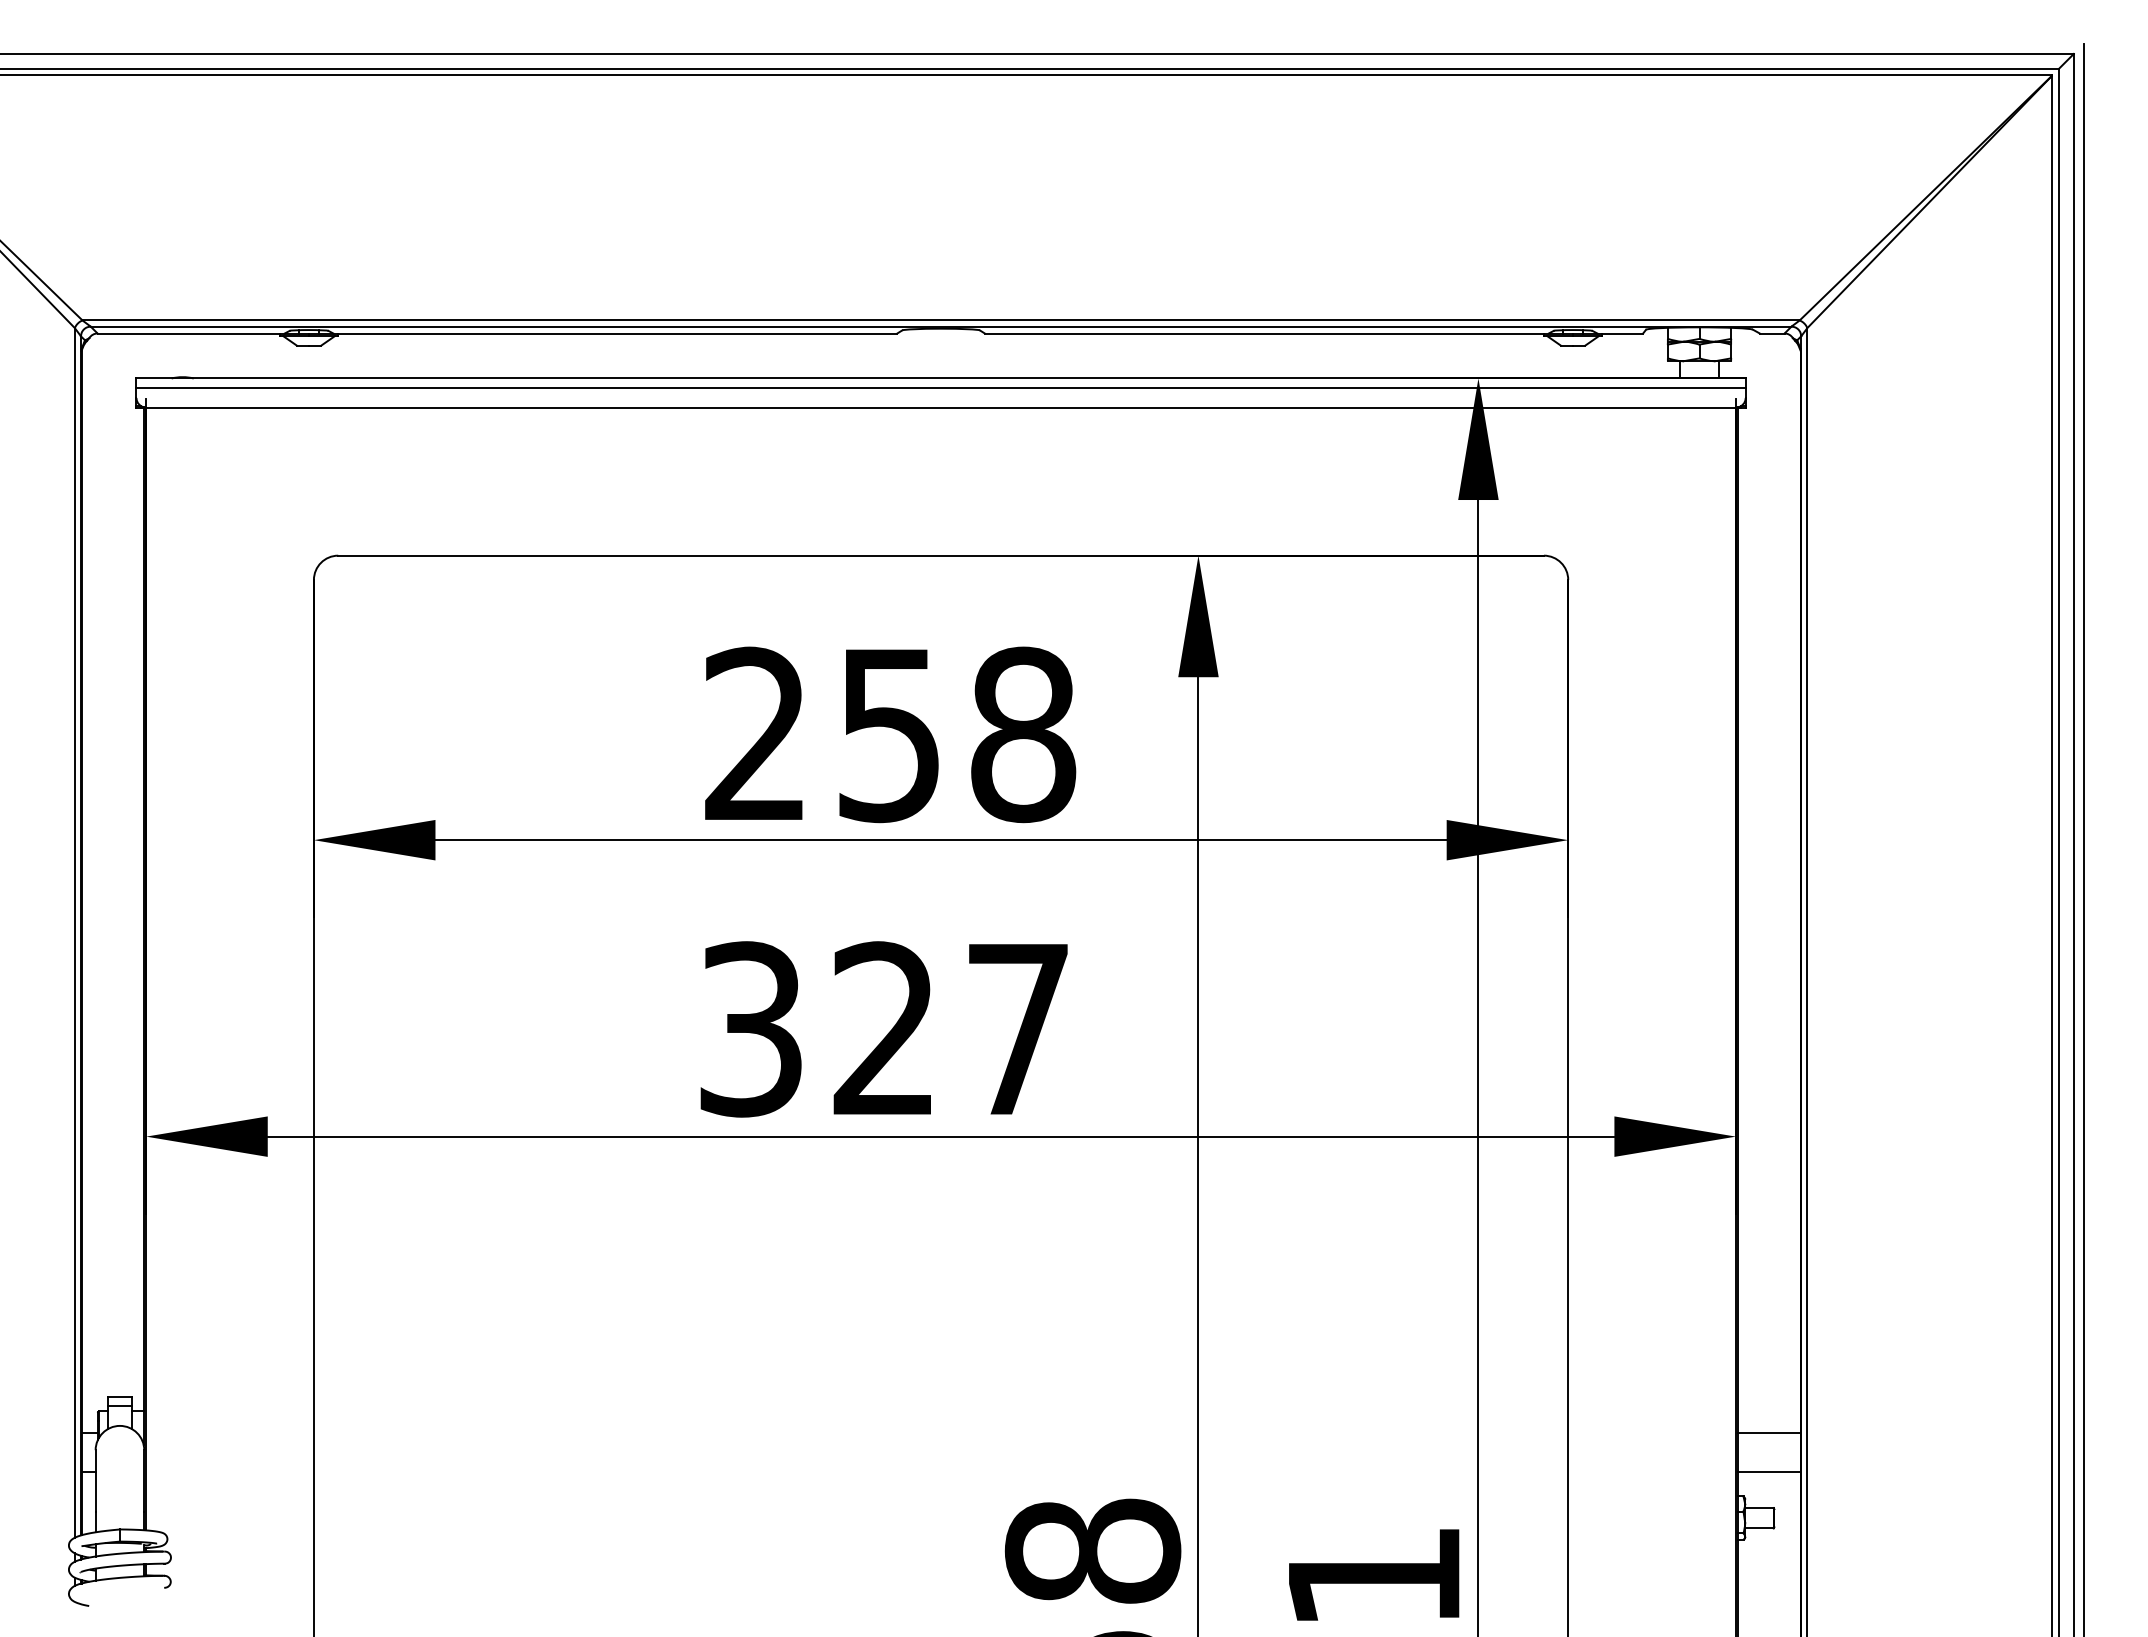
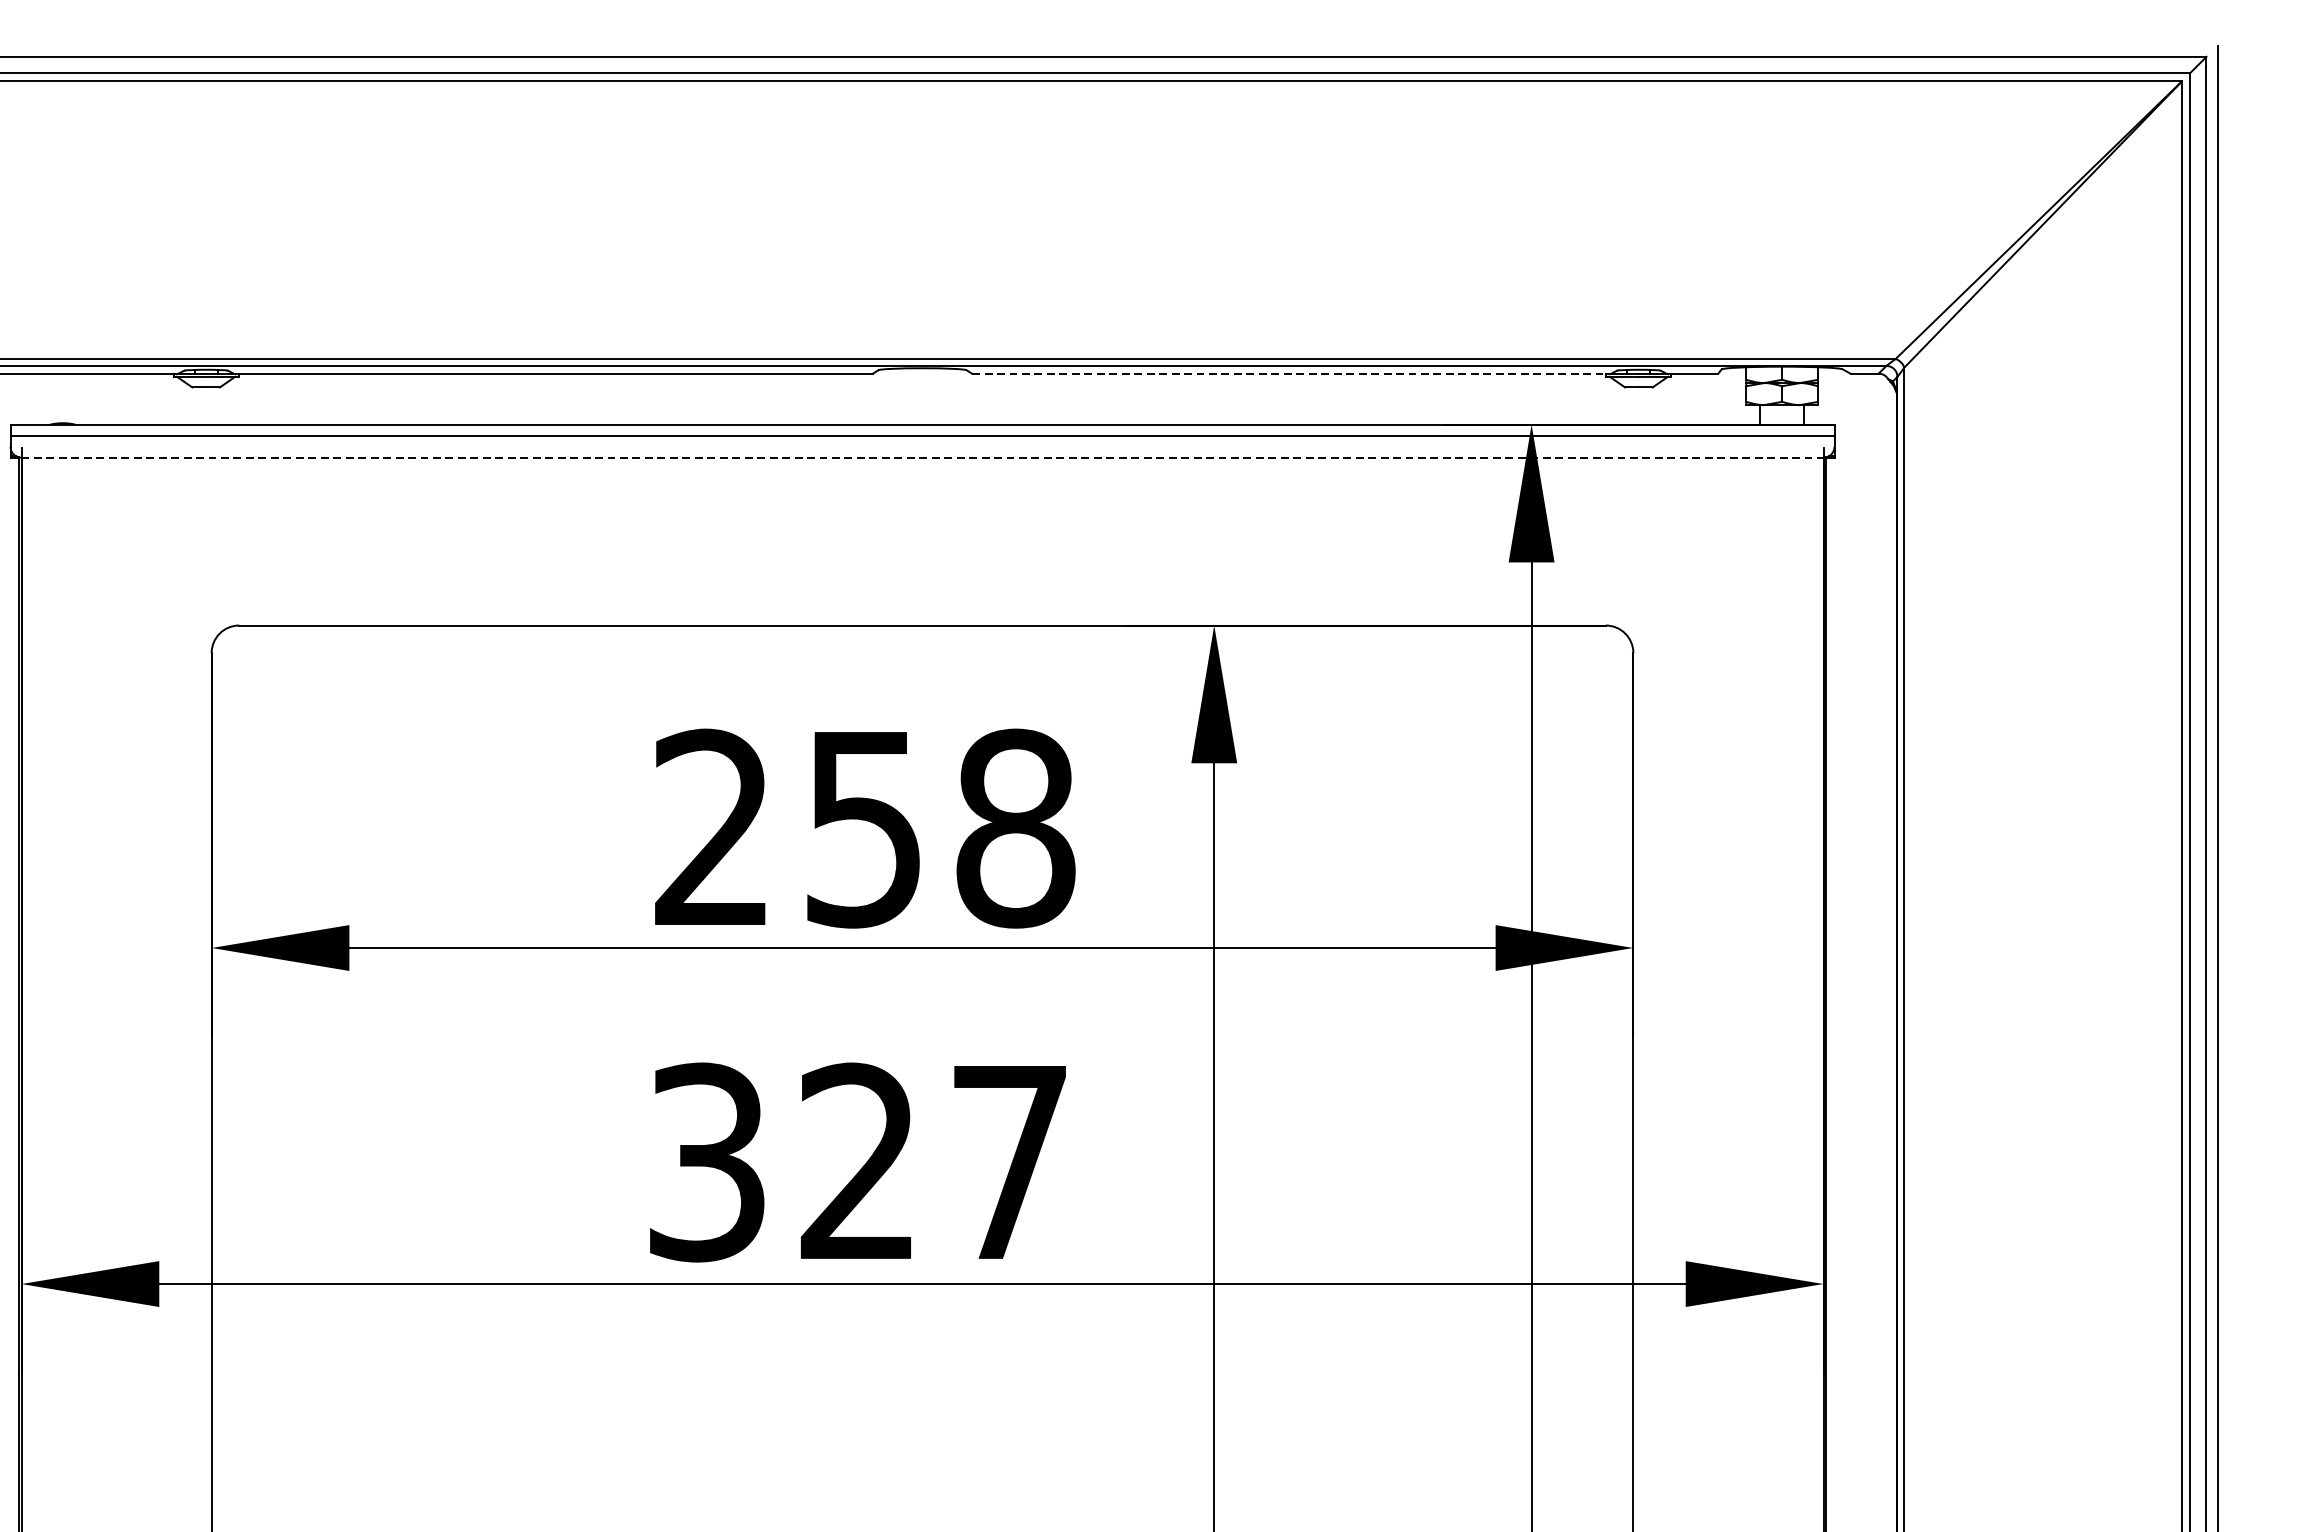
line: (1264, 333) -> (1289, 373), solid -> dashed
line: (941, 407) -> (922, 457), solid -> dashed

